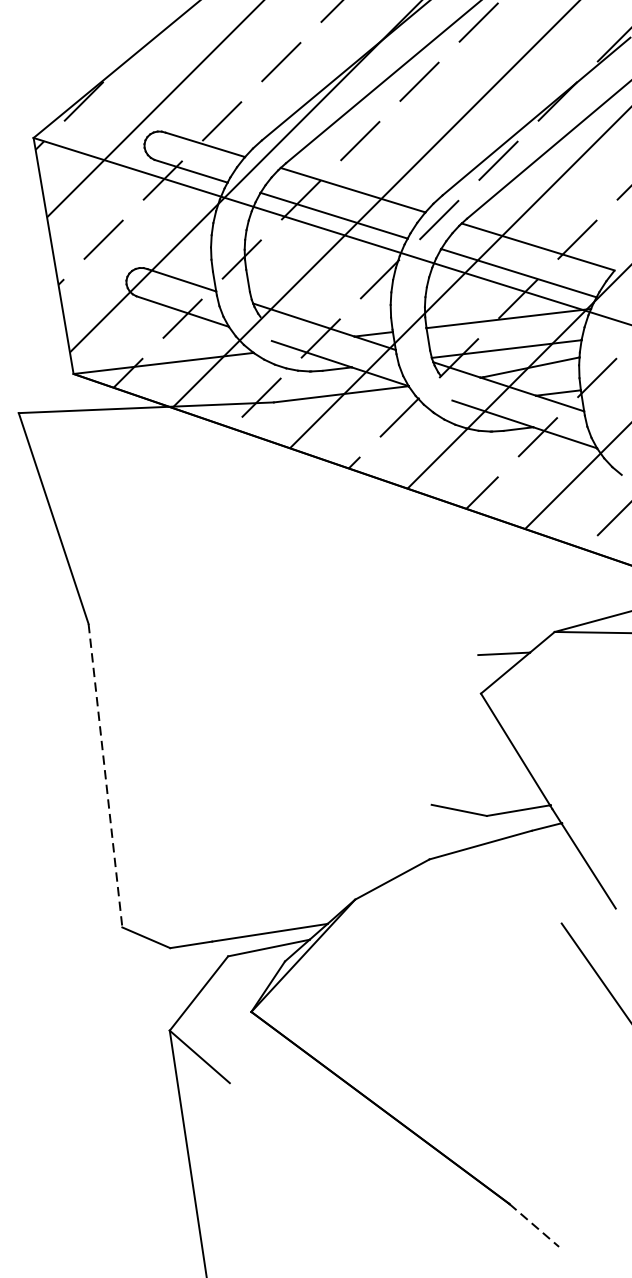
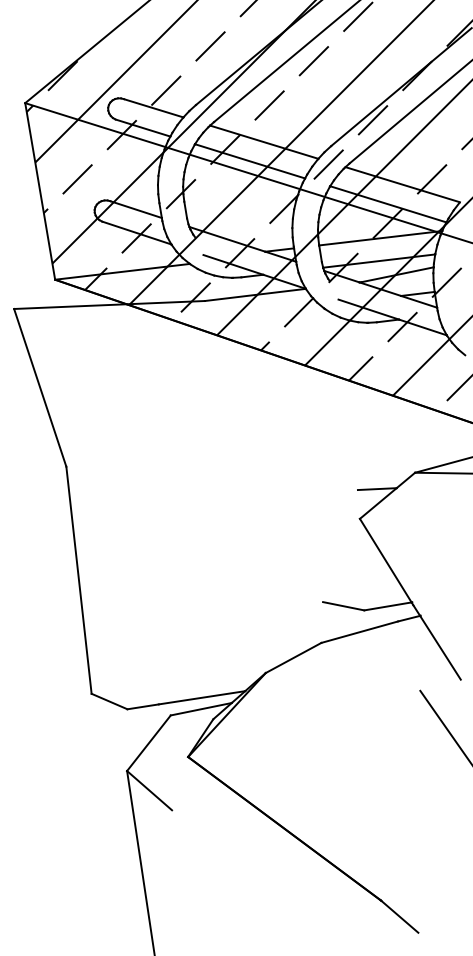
line: (106, 776) -> (79, 580), dashed -> solid
line: (533, 1225) -> (399, 916), dashed -> solid

